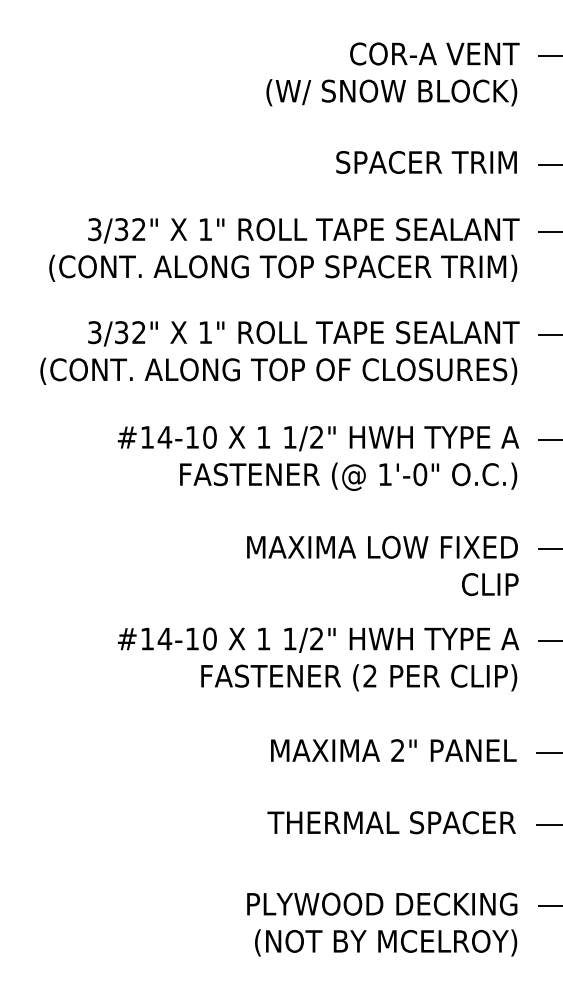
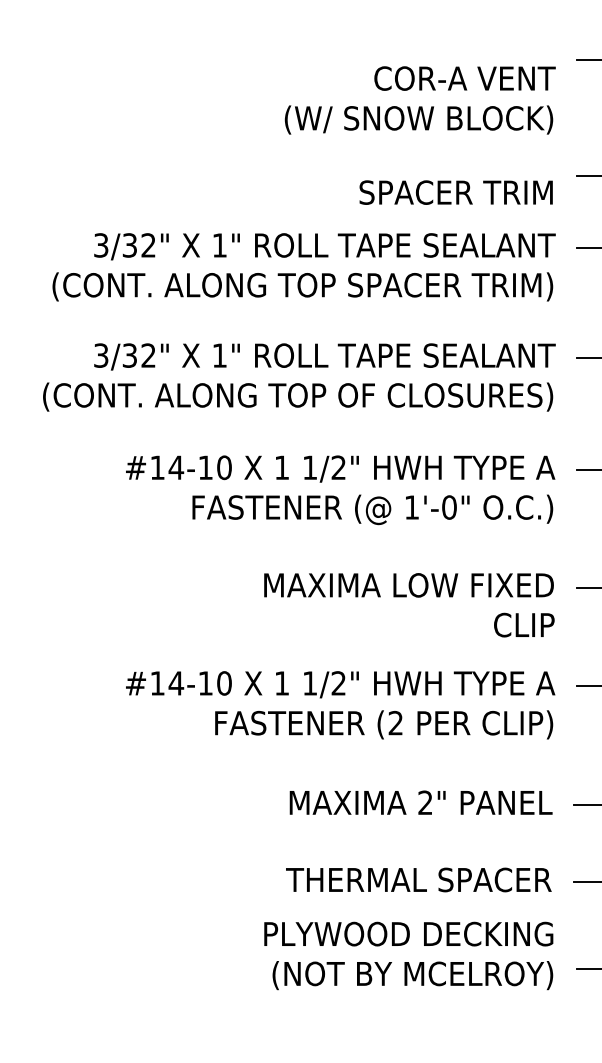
text: (392, 74) -> (419, 100), moved
text: (425, 162) -> (455, 192), moved
text: (381, 924) -> (408, 955), moved

